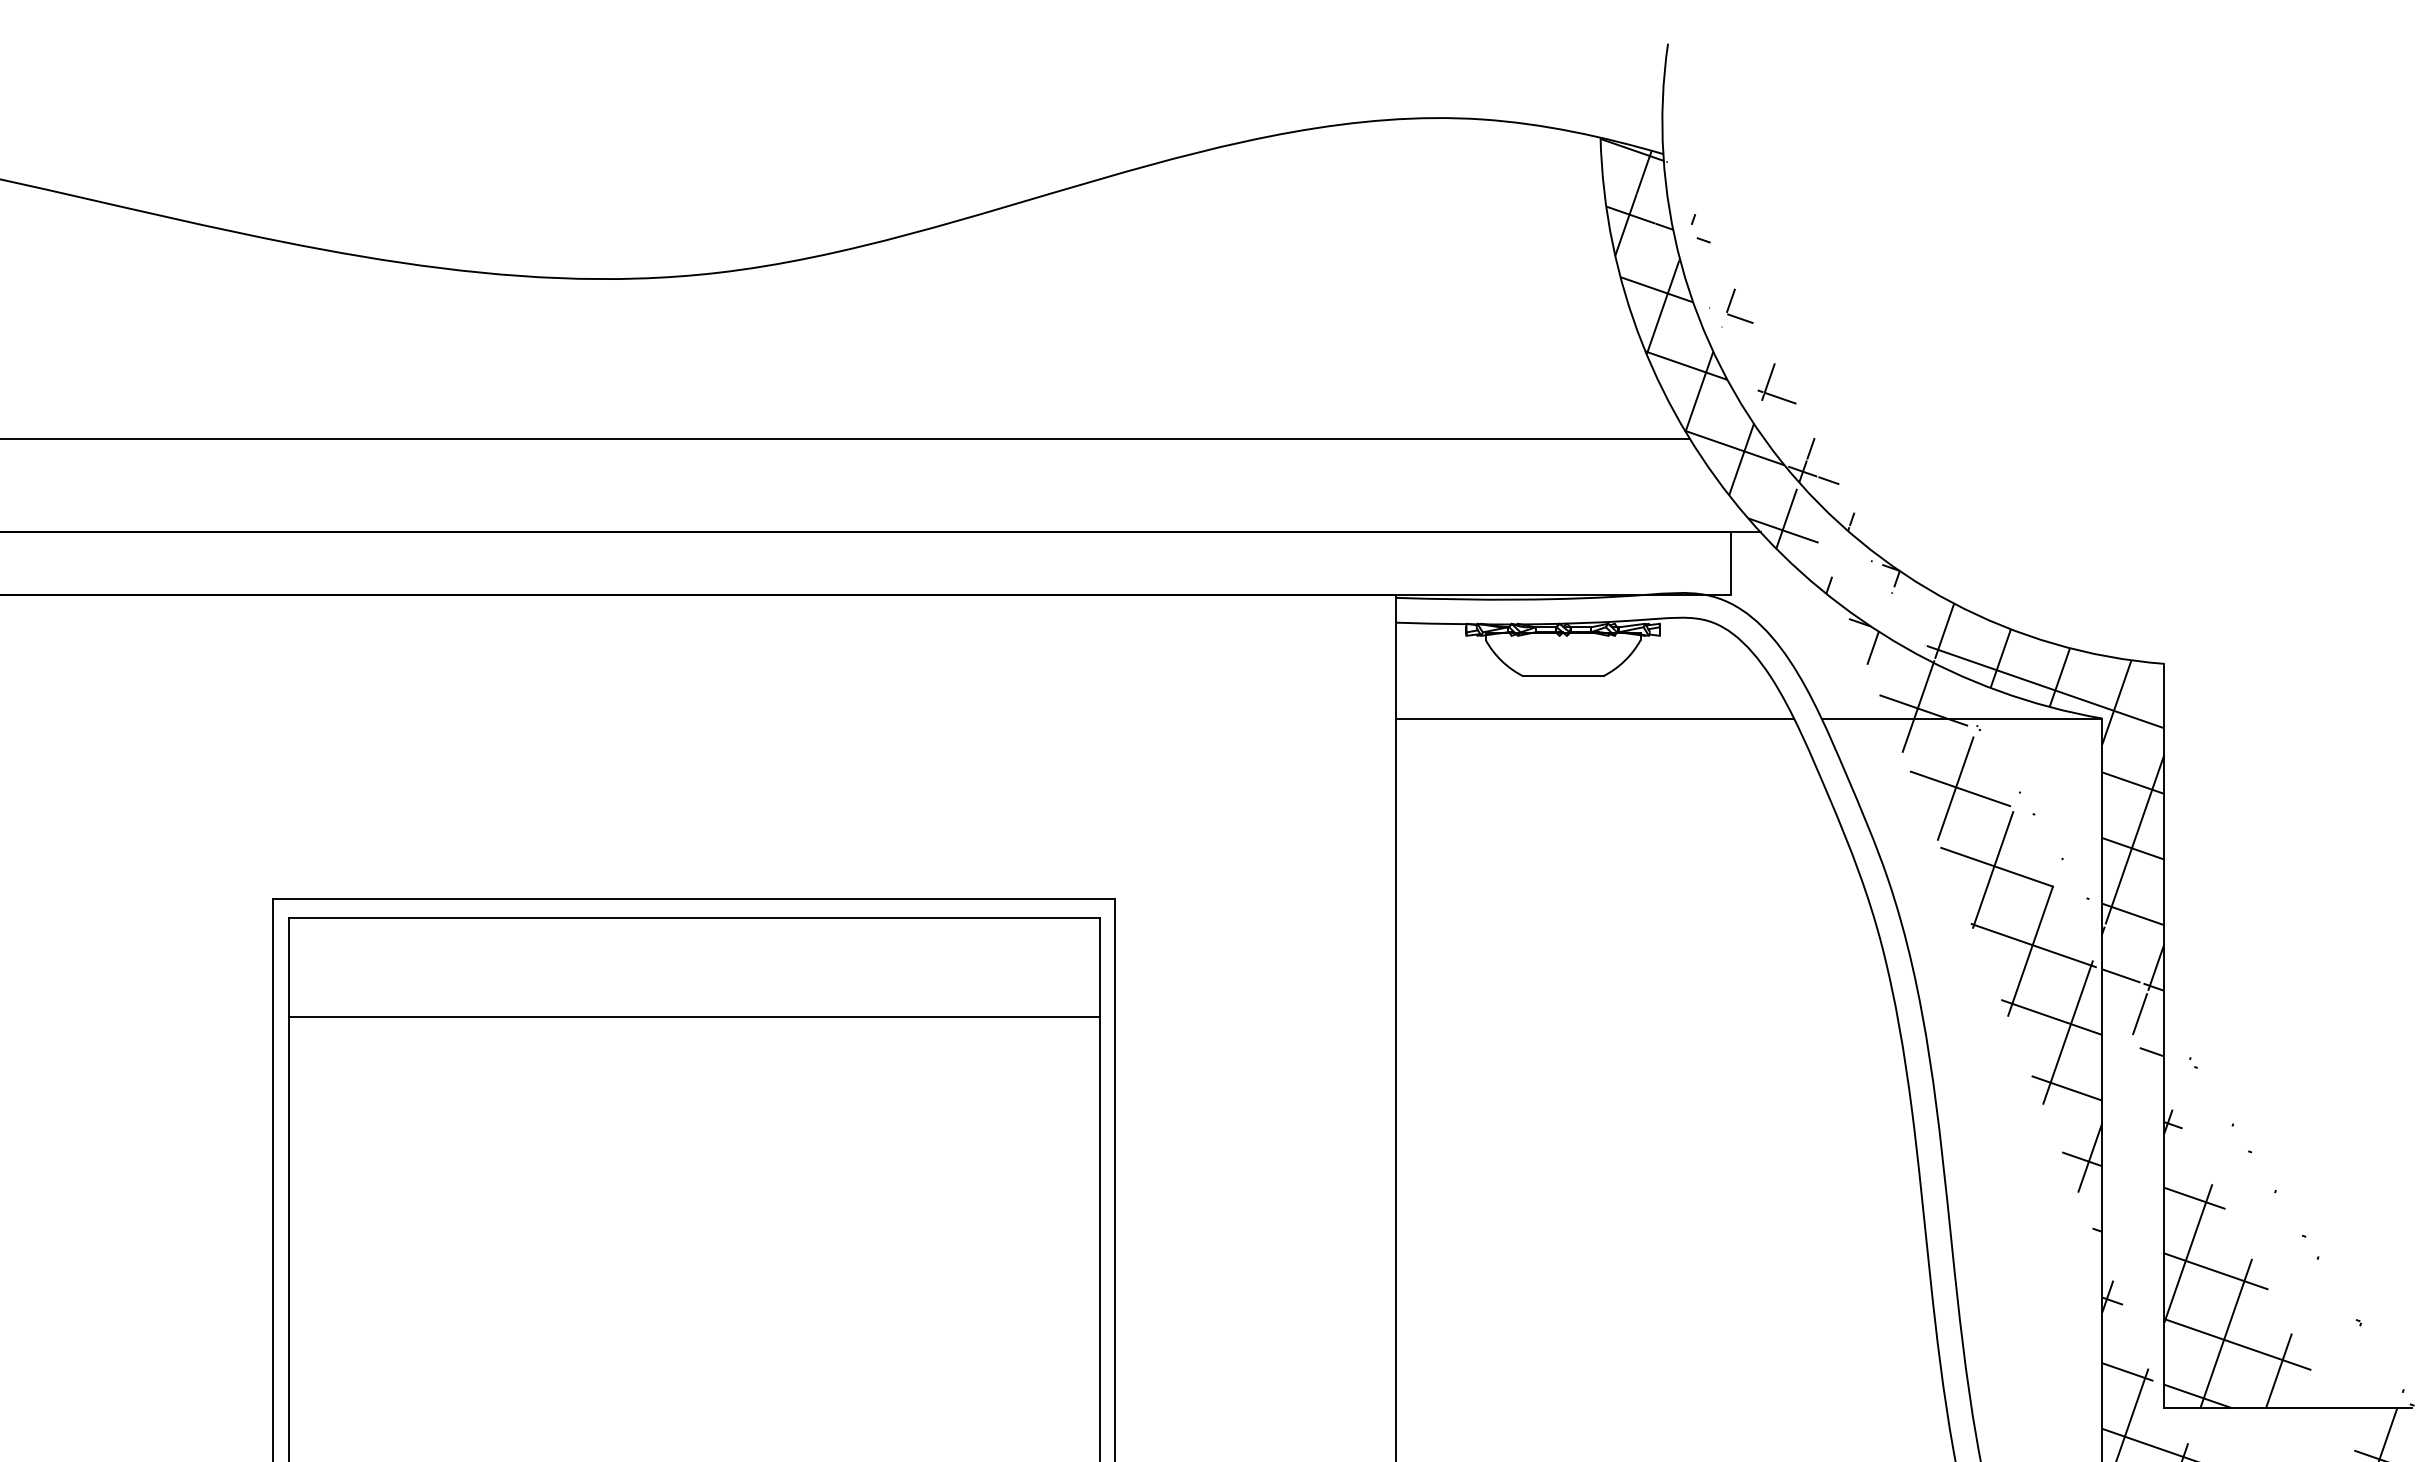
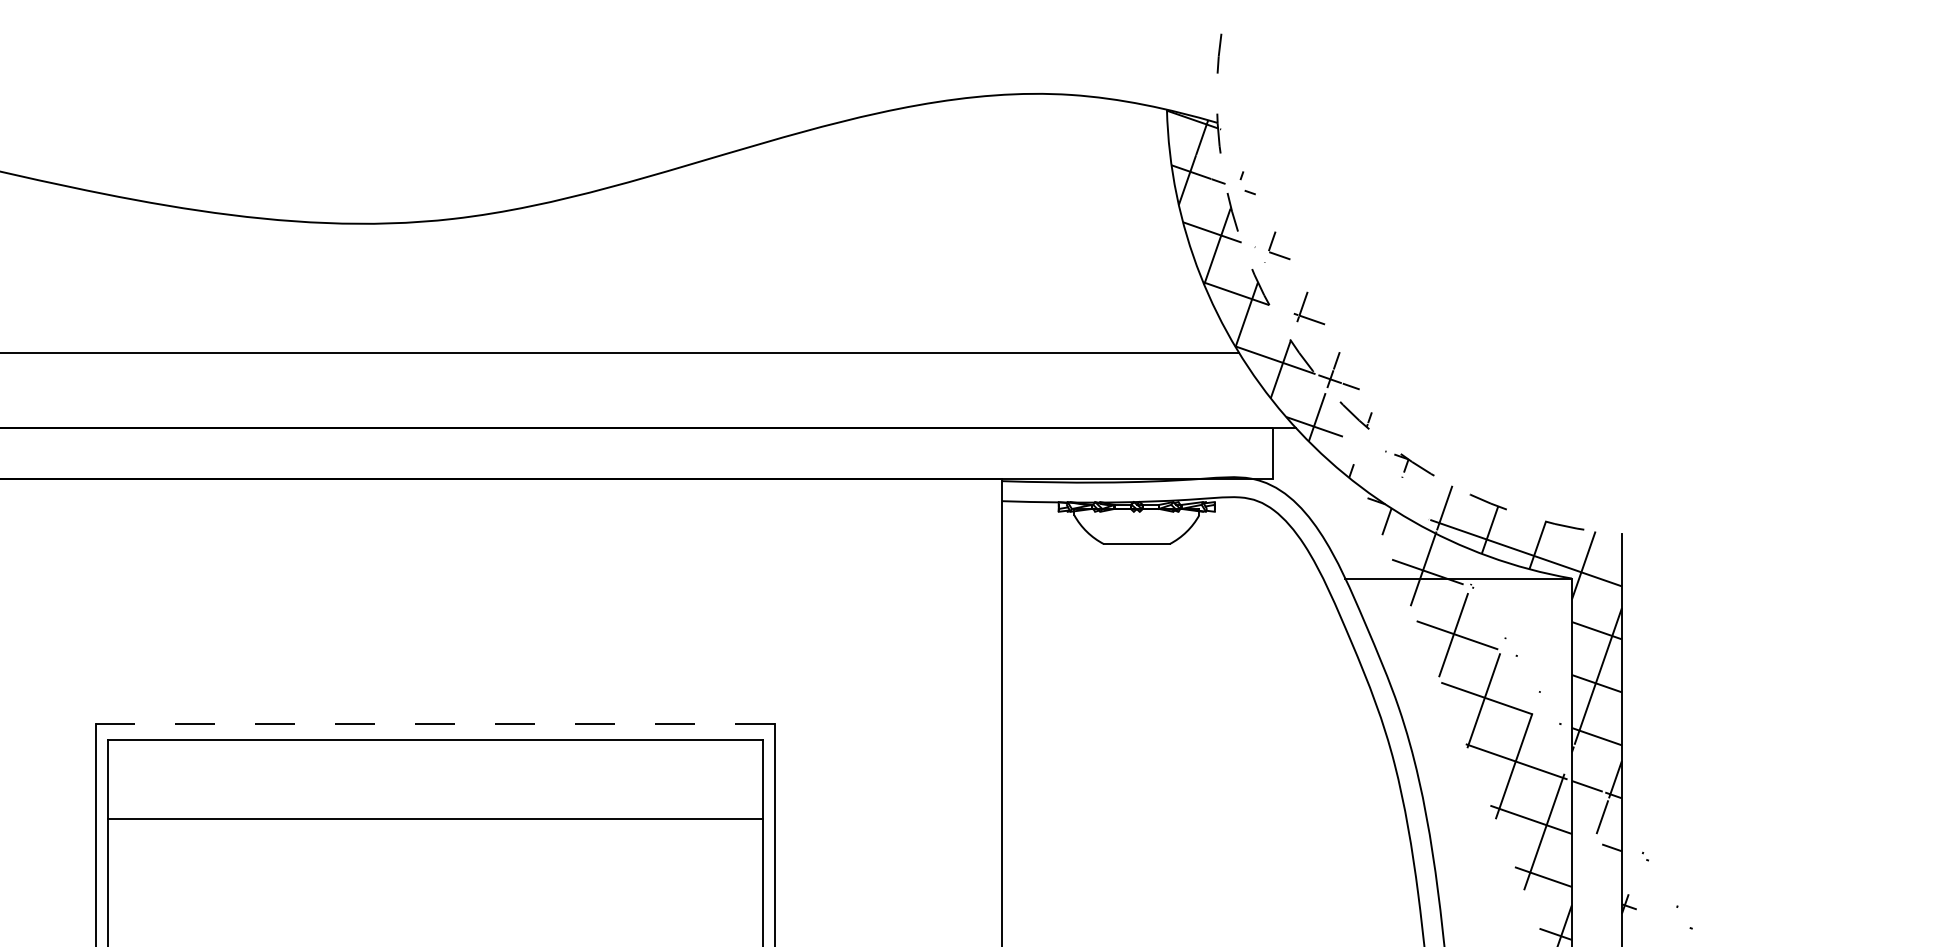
arc: (1781, 461) -> (1313, 371), solid -> dashed
line: (1595, 718) -> (1162, 578), removed
line: (693, 898) -> (434, 723), solid -> dashed

